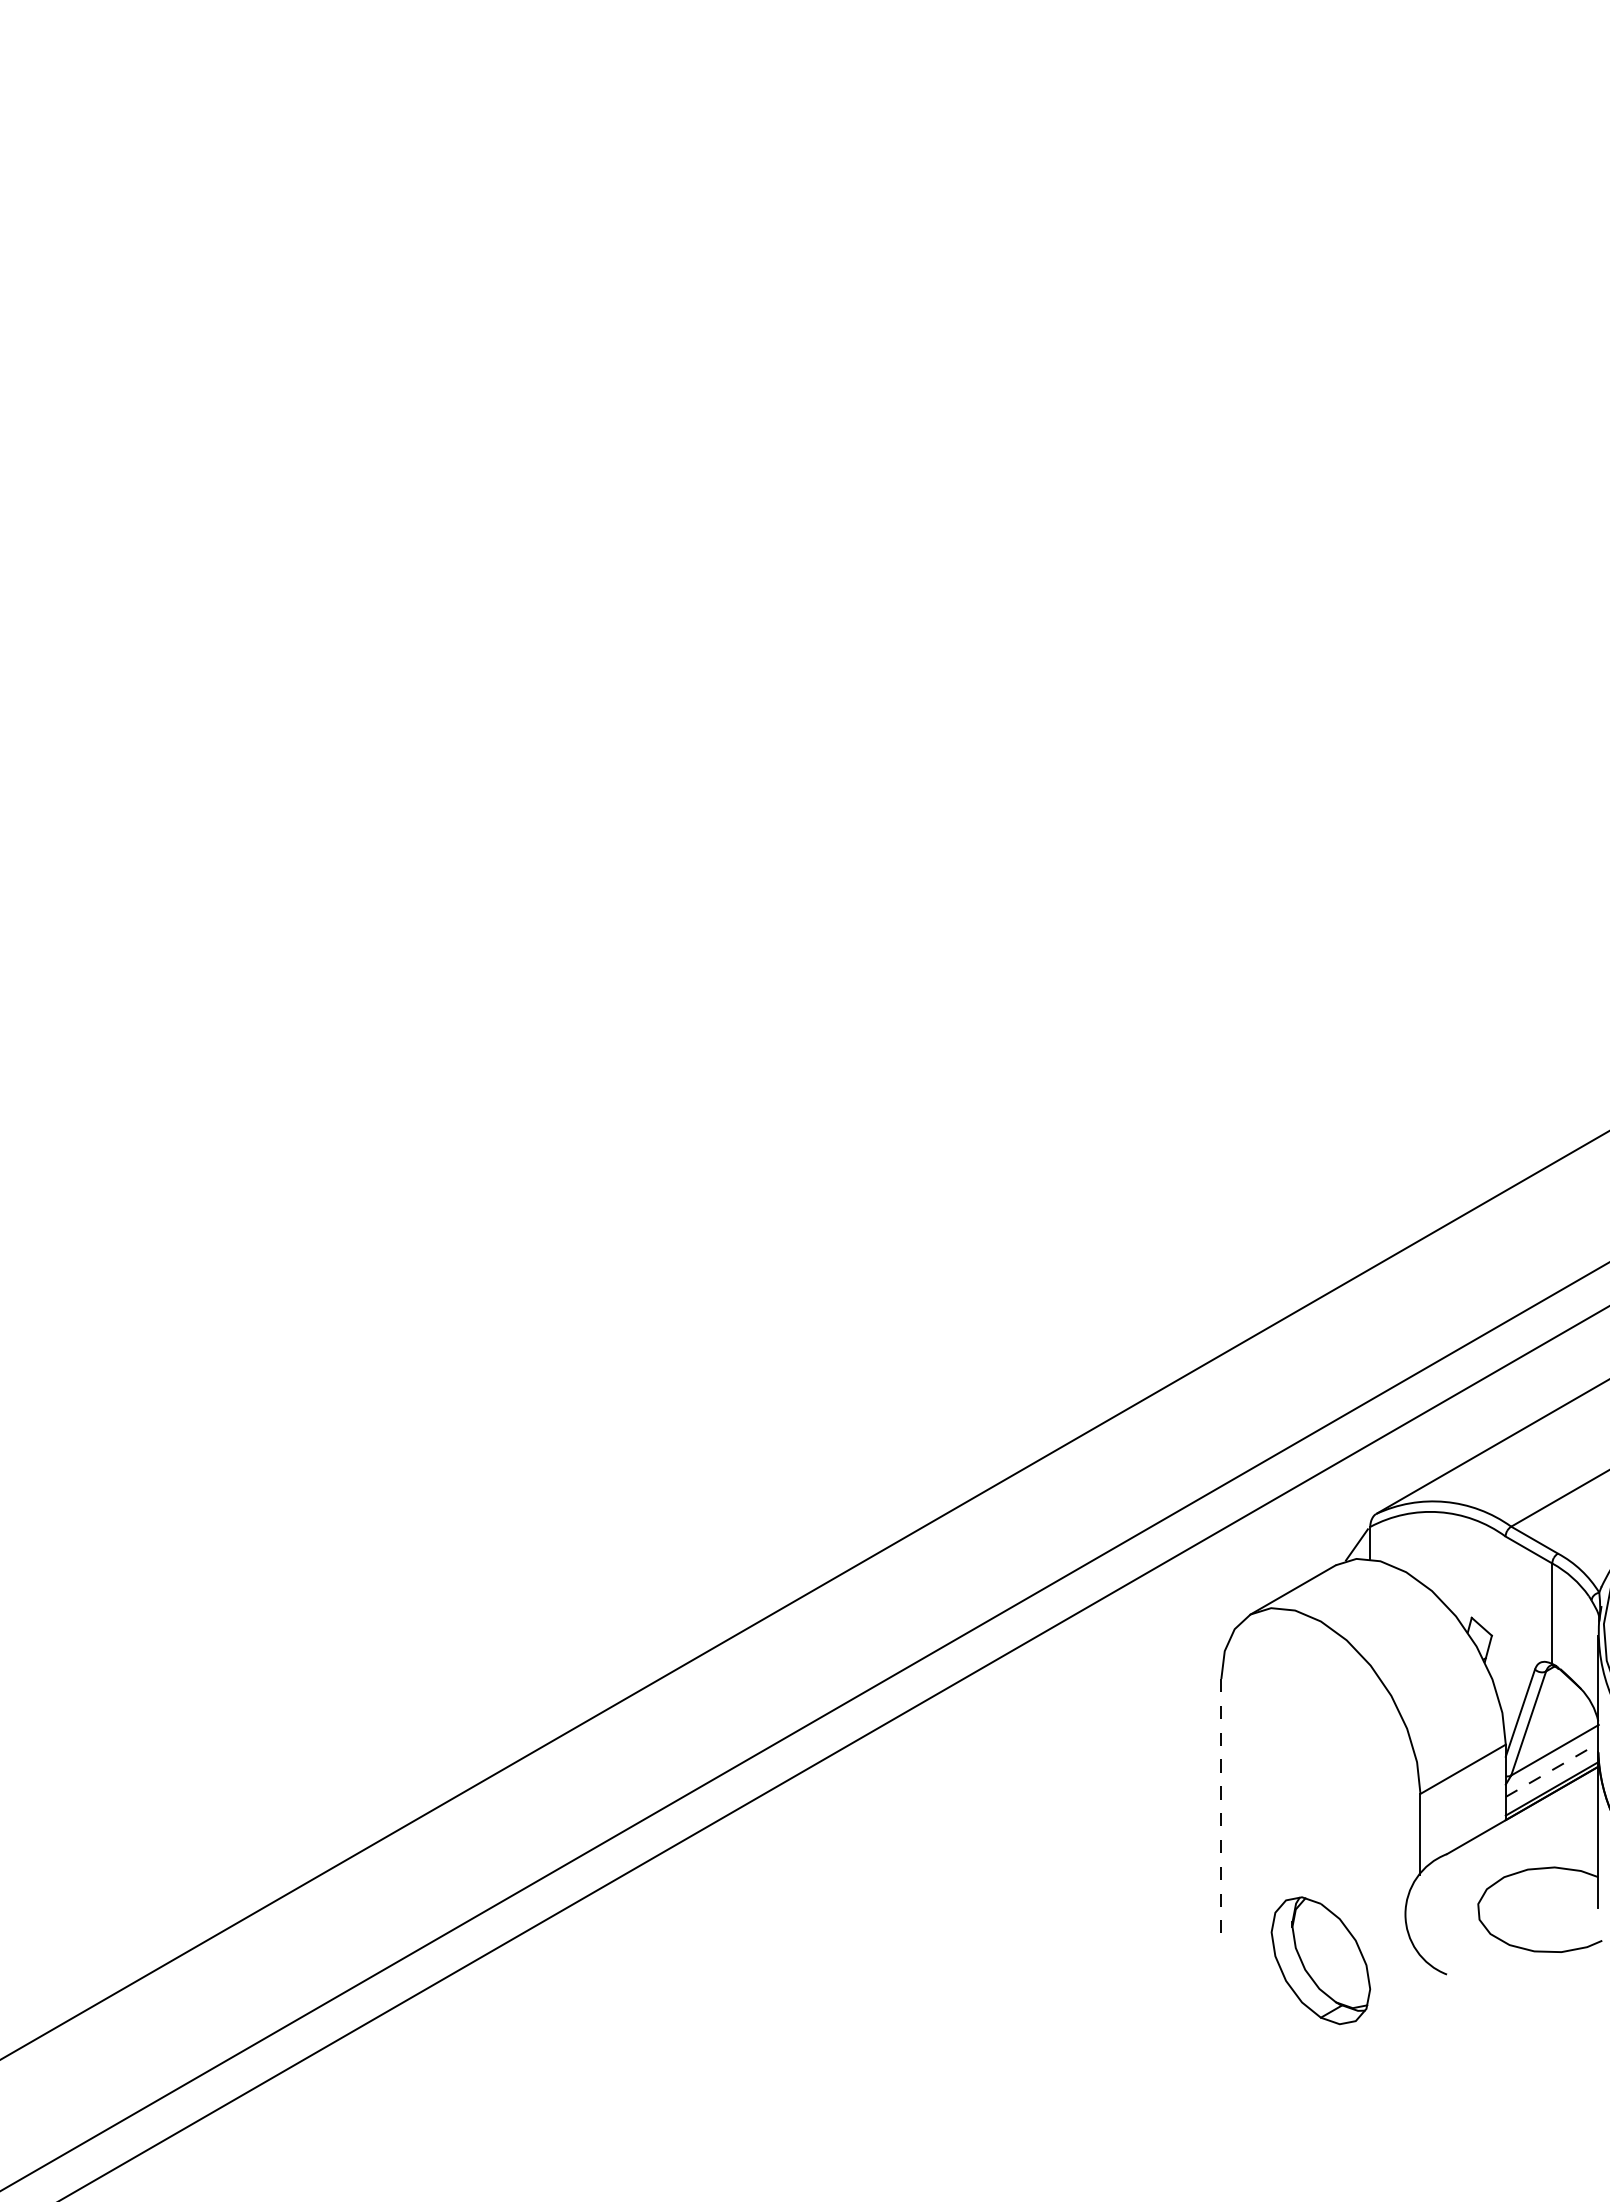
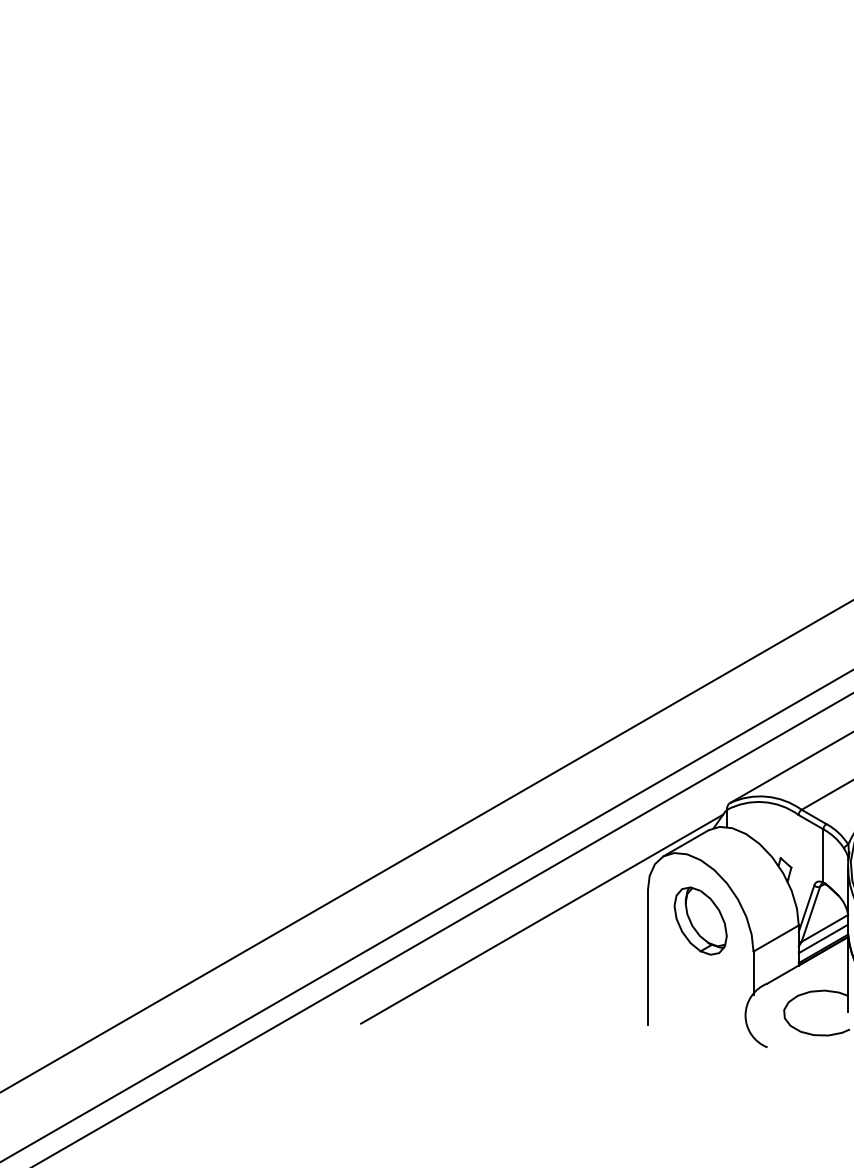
line: (1022, 1731) -> (542, 918), added
line: (1552, 1769) -> (823, 938), dashed -> solid
line: (1220, 1806) -> (647, 958), dashed -> solid
part: (1320, 1959) -> (700, 920), moved

